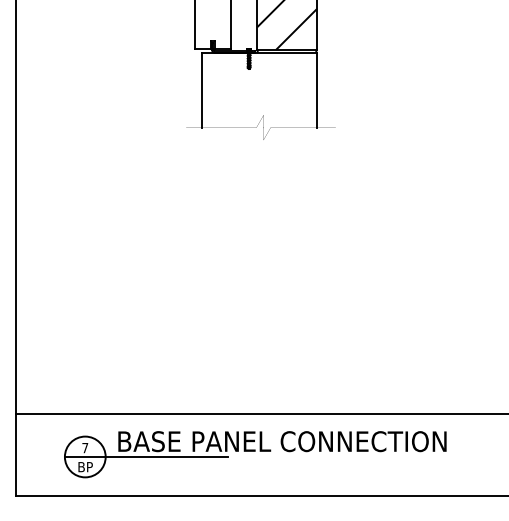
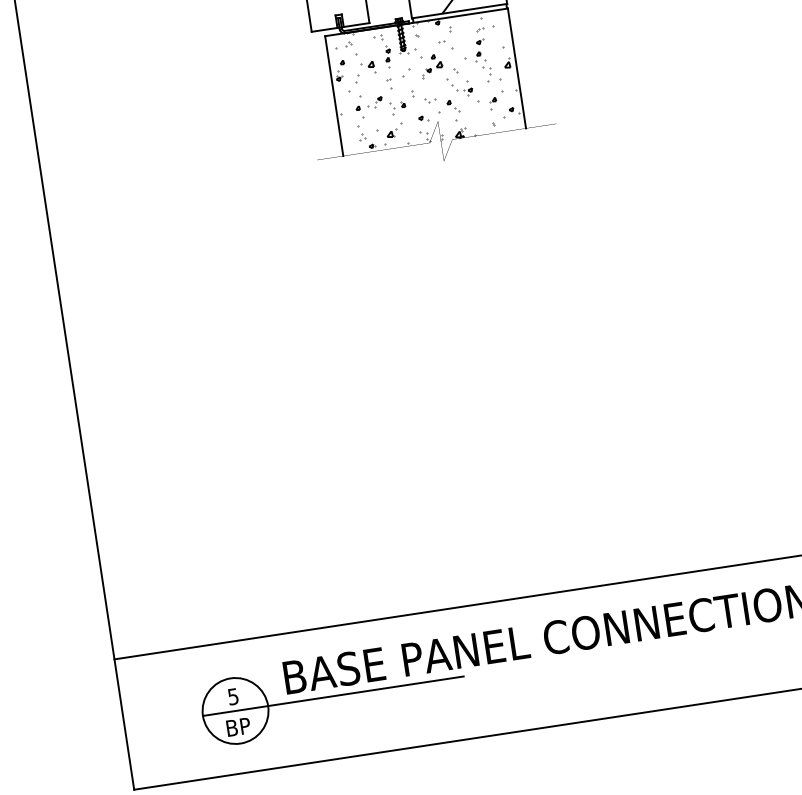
hatch: (259, 89) -> (425, 81), added
text: (85, 448) -> (233, 697), 7 -> 5

